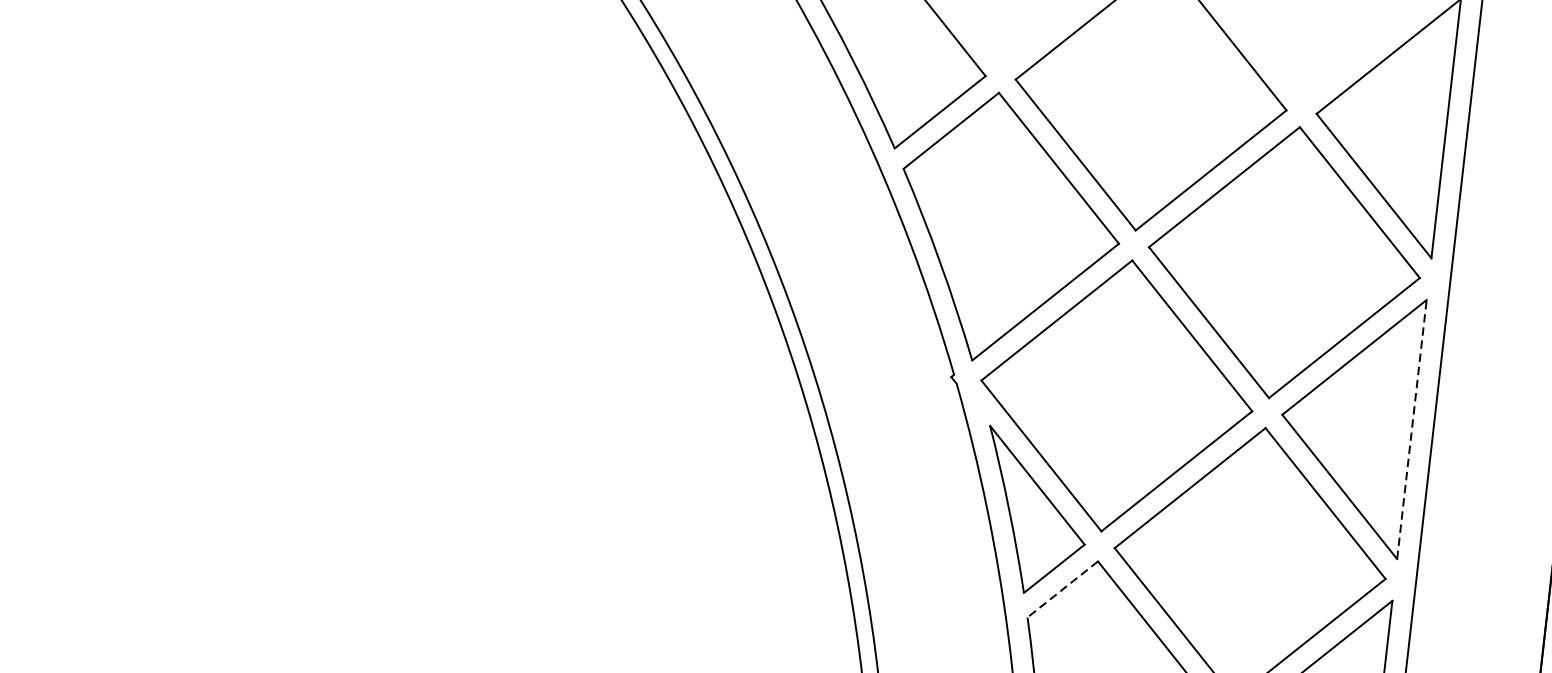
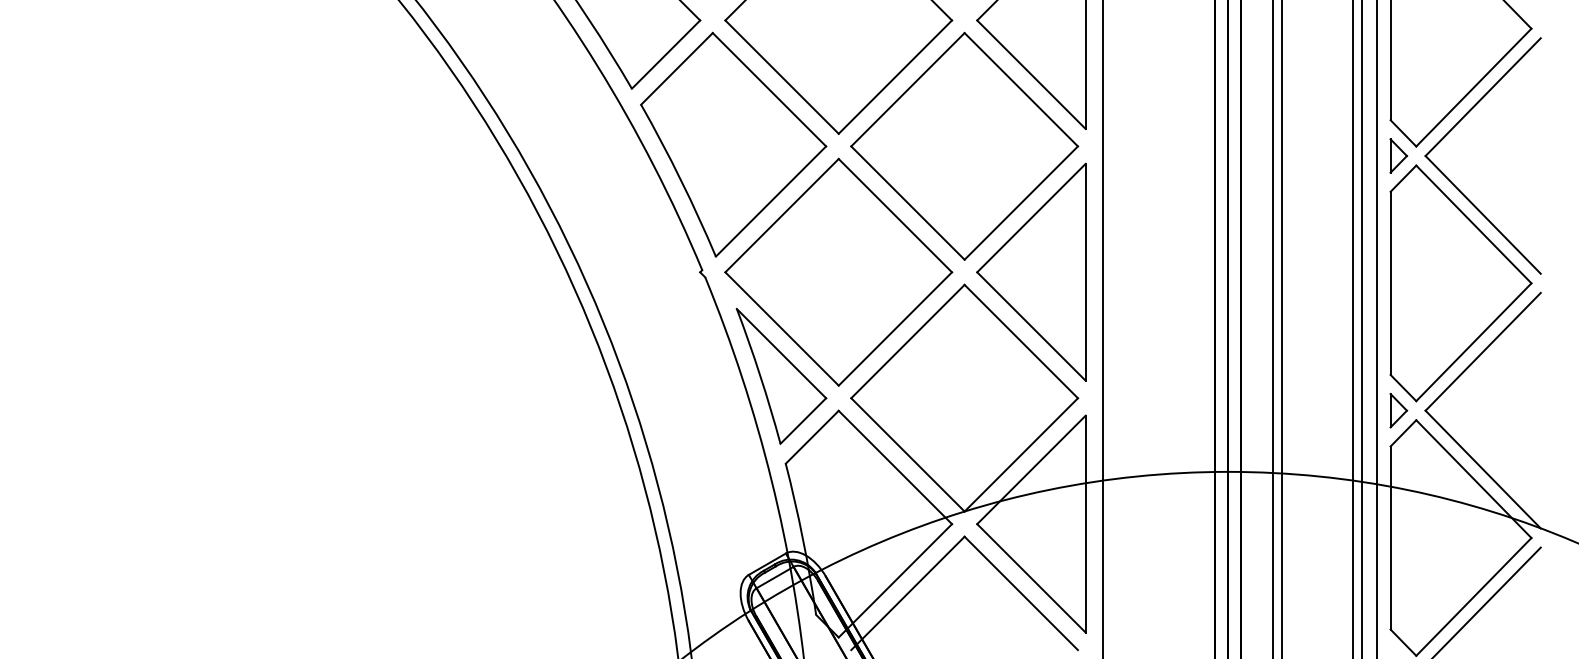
line: (1411, 428) -> (1085, 271), dashed -> solid
line: (1061, 589) -> (811, 437), dashed -> solid

